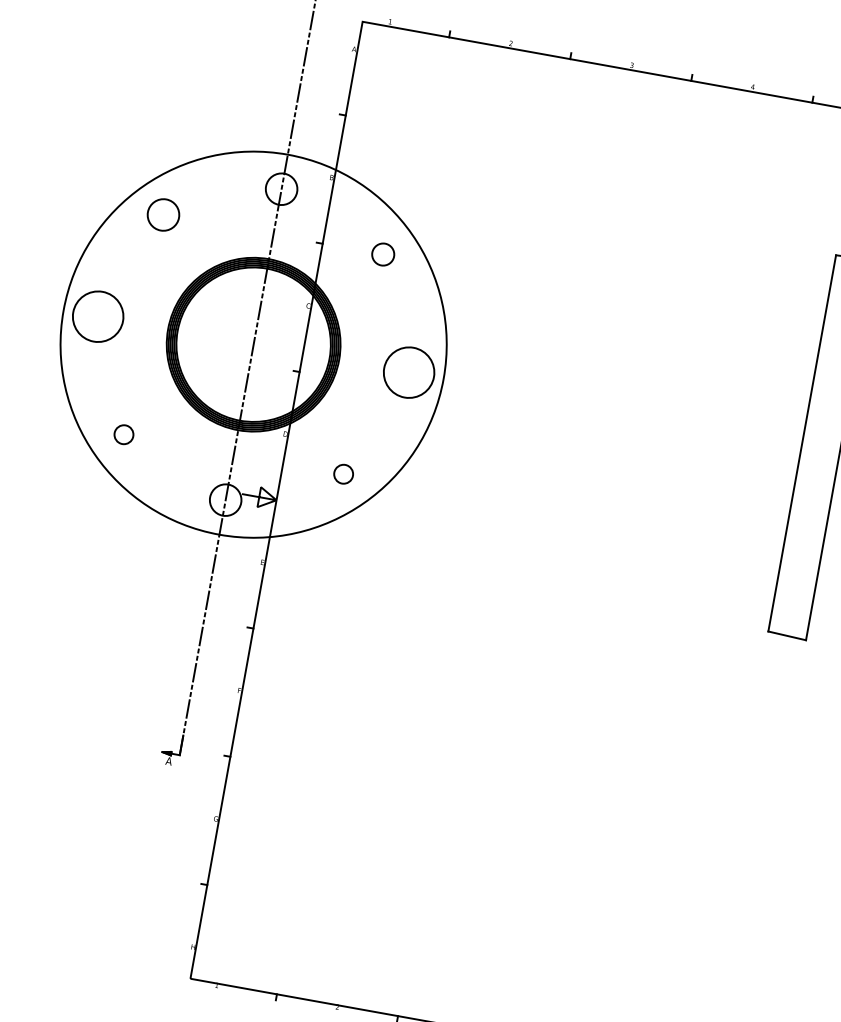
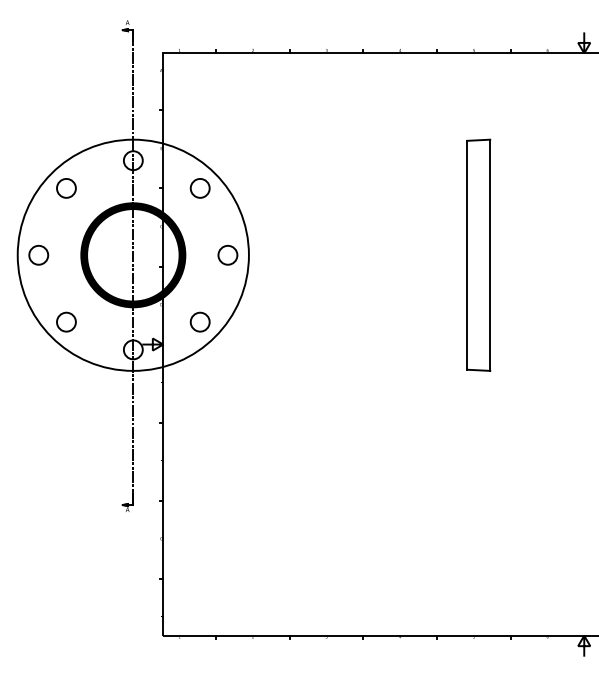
circle: (382, 254) -> (199, 188), size x1.43
circle: (97, 315) -> (38, 254), size x0.62
circle: (408, 371) -> (227, 254), size x0.62
circle: (124, 433) -> (66, 321), size x1.67
circle: (342, 473) -> (199, 321), size x1.67

